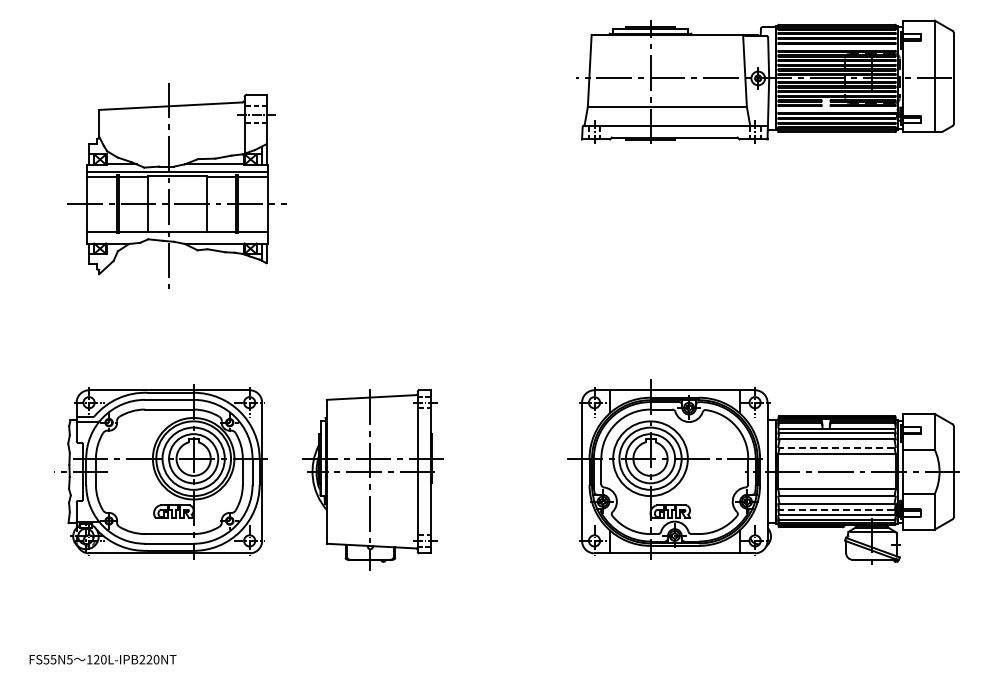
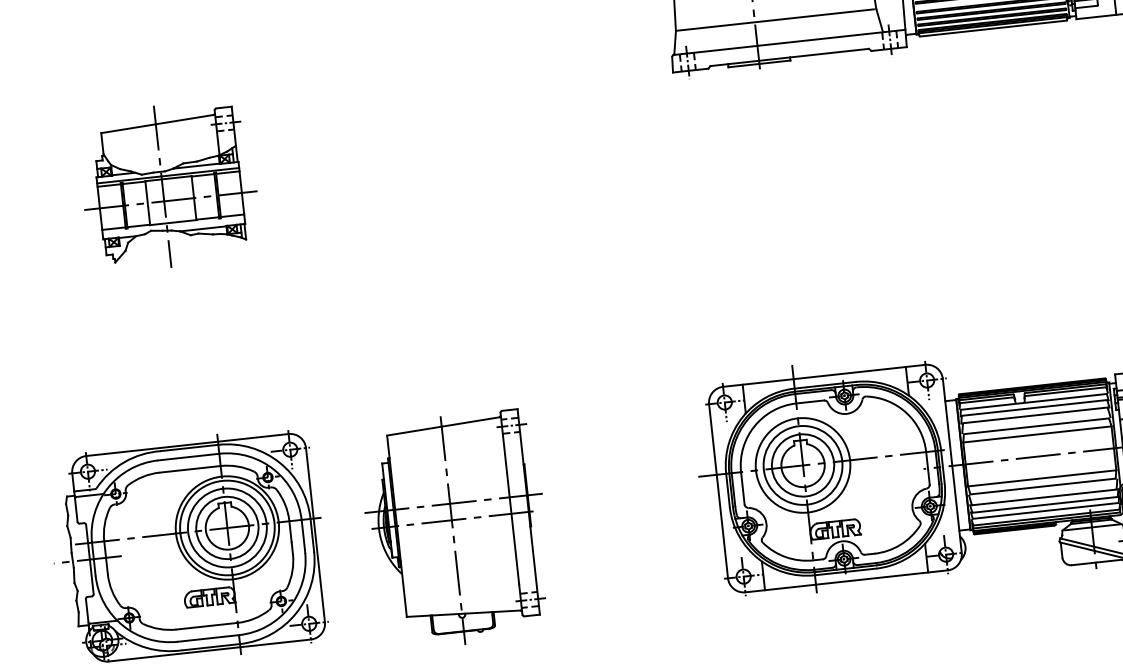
part: (176, 185) -> (168, 186), size x0.62
line: (836, 447) -> (1035, 425), dashed -> solid
line: (836, 510) -> (1044, 505), dashed -> solid

